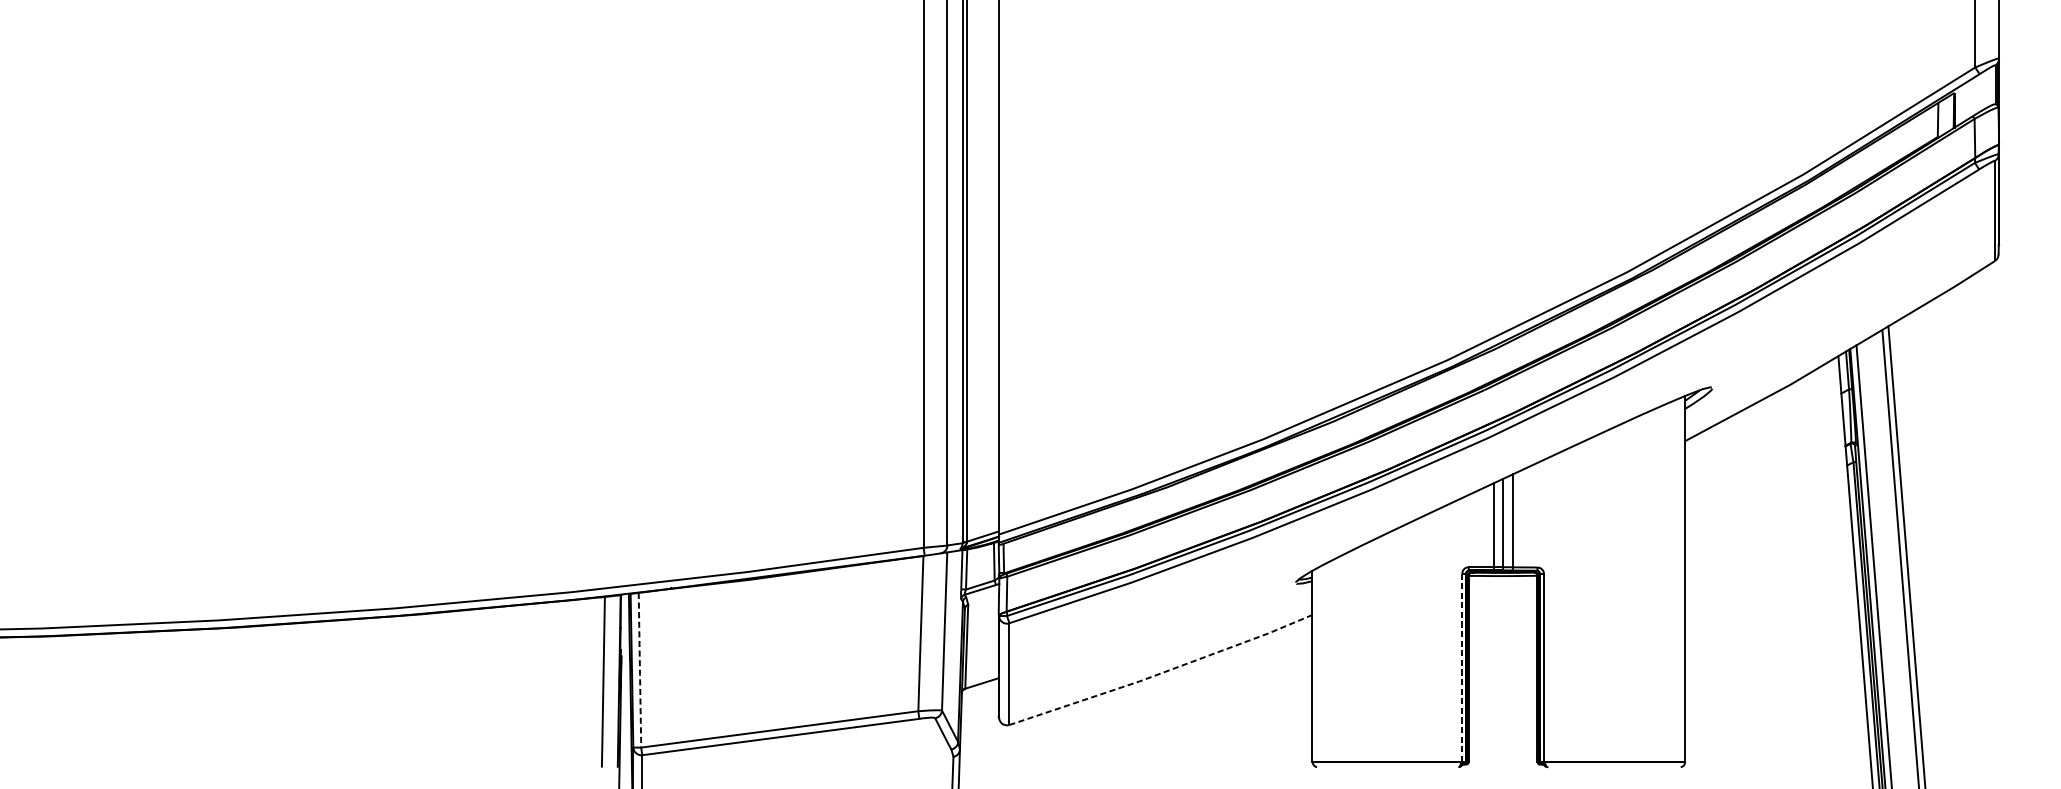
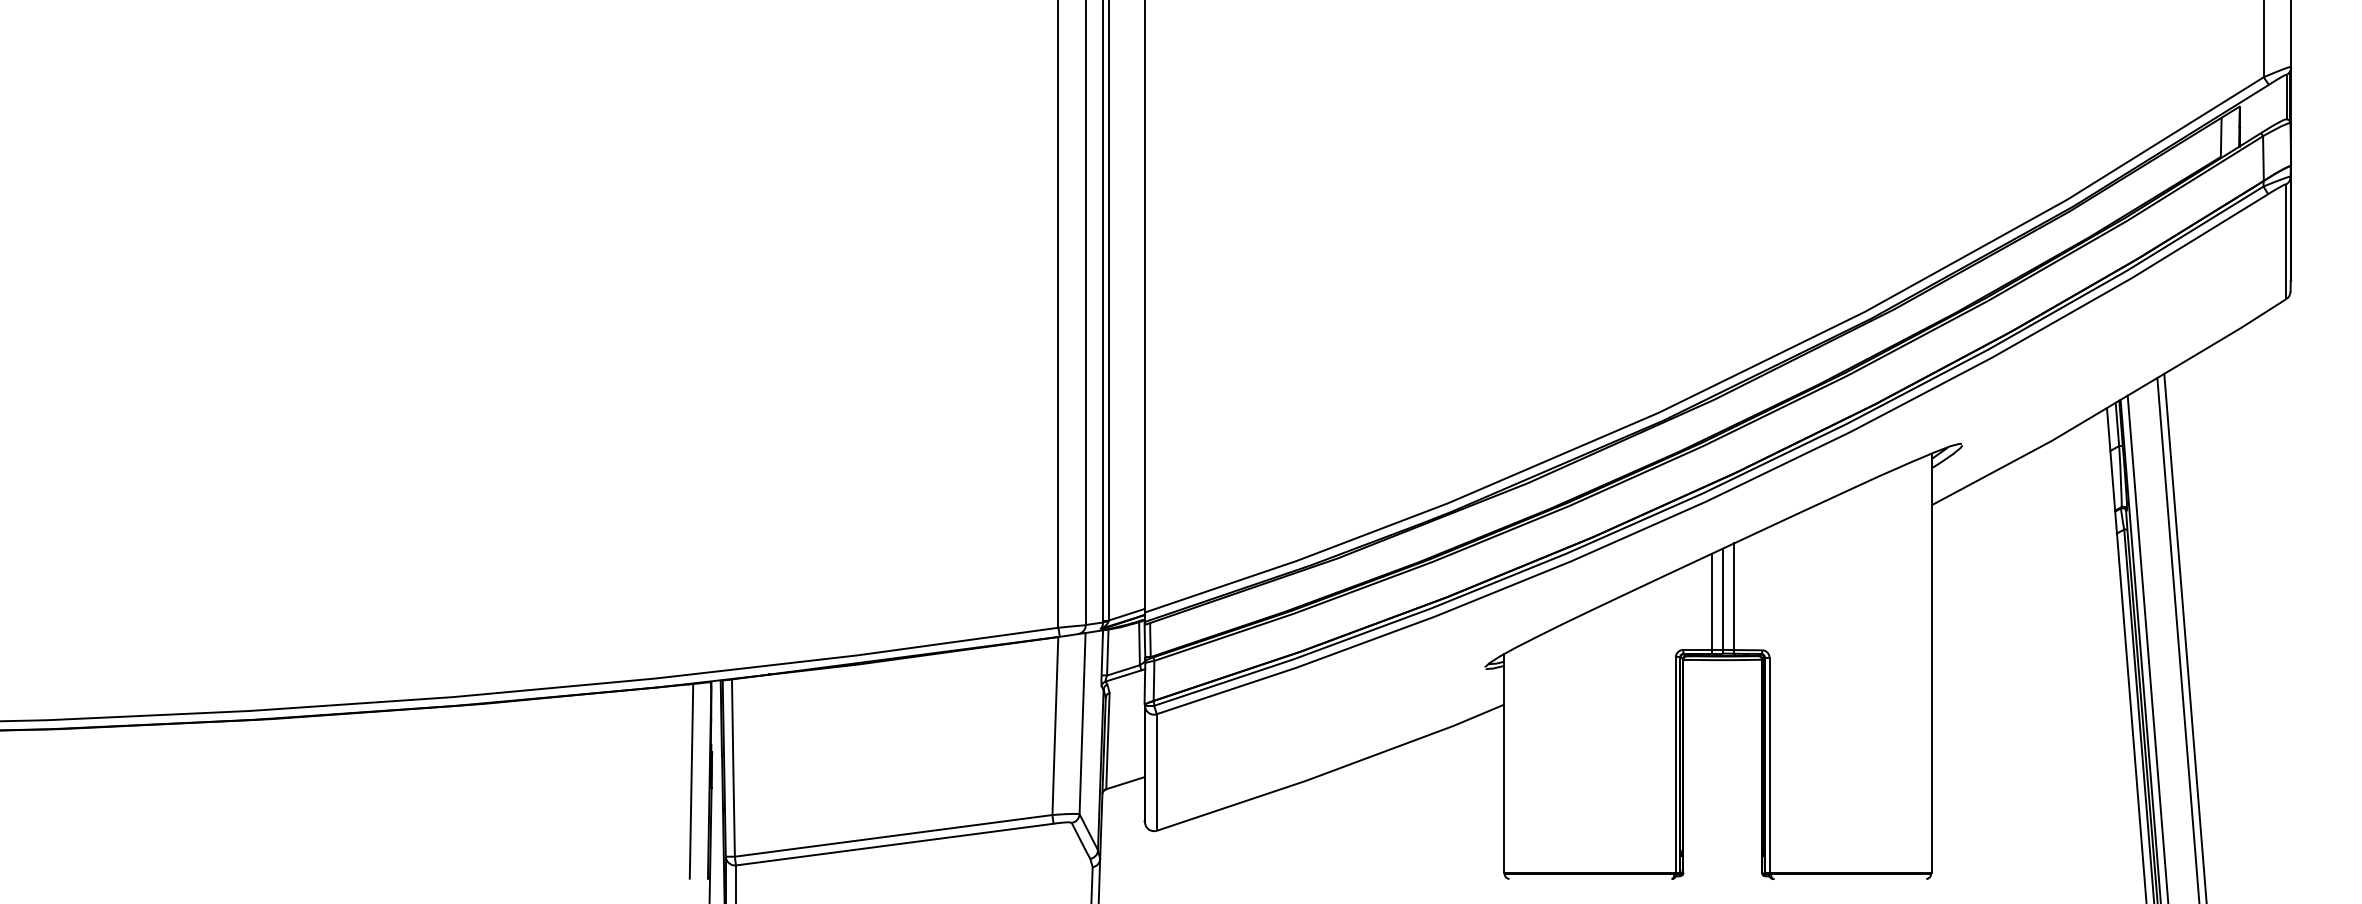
line: (1461, 668) -> (1675, 765), dashed -> solid
line: (640, 670) -> (733, 768), dashed -> solid
line: (1162, 673) -> (1332, 771), dashed -> solid

